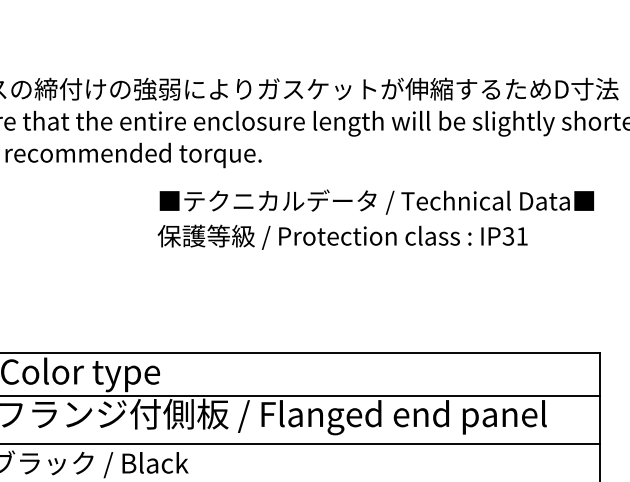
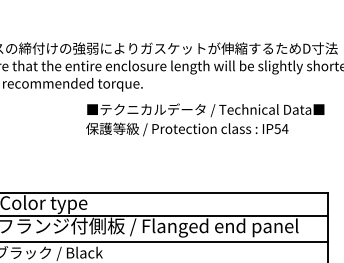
text: (515, 235) -> (281, 128), IP31 -> IP54

